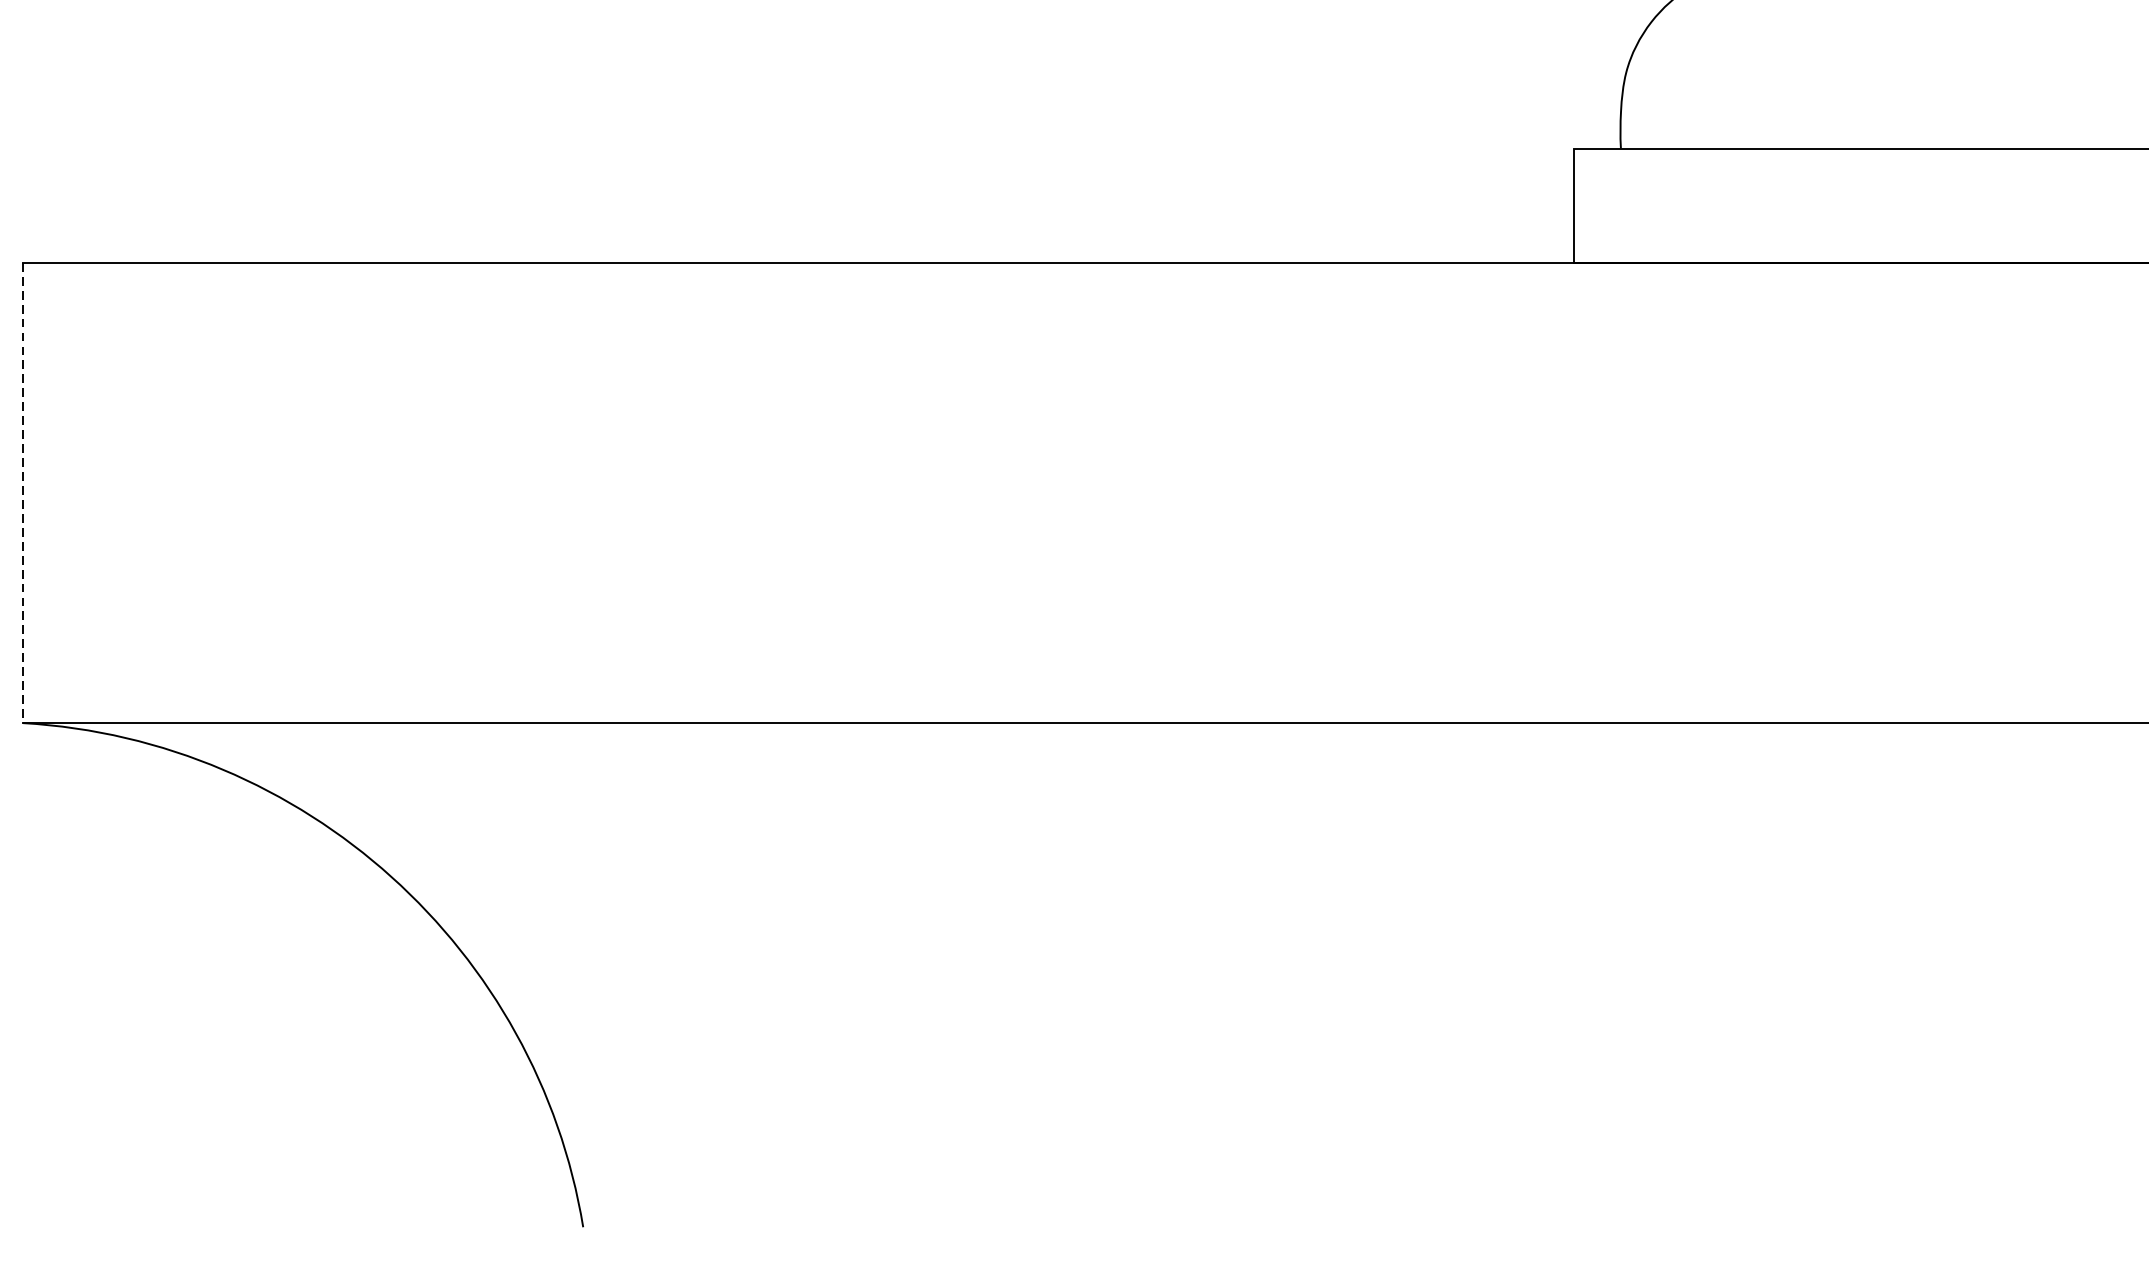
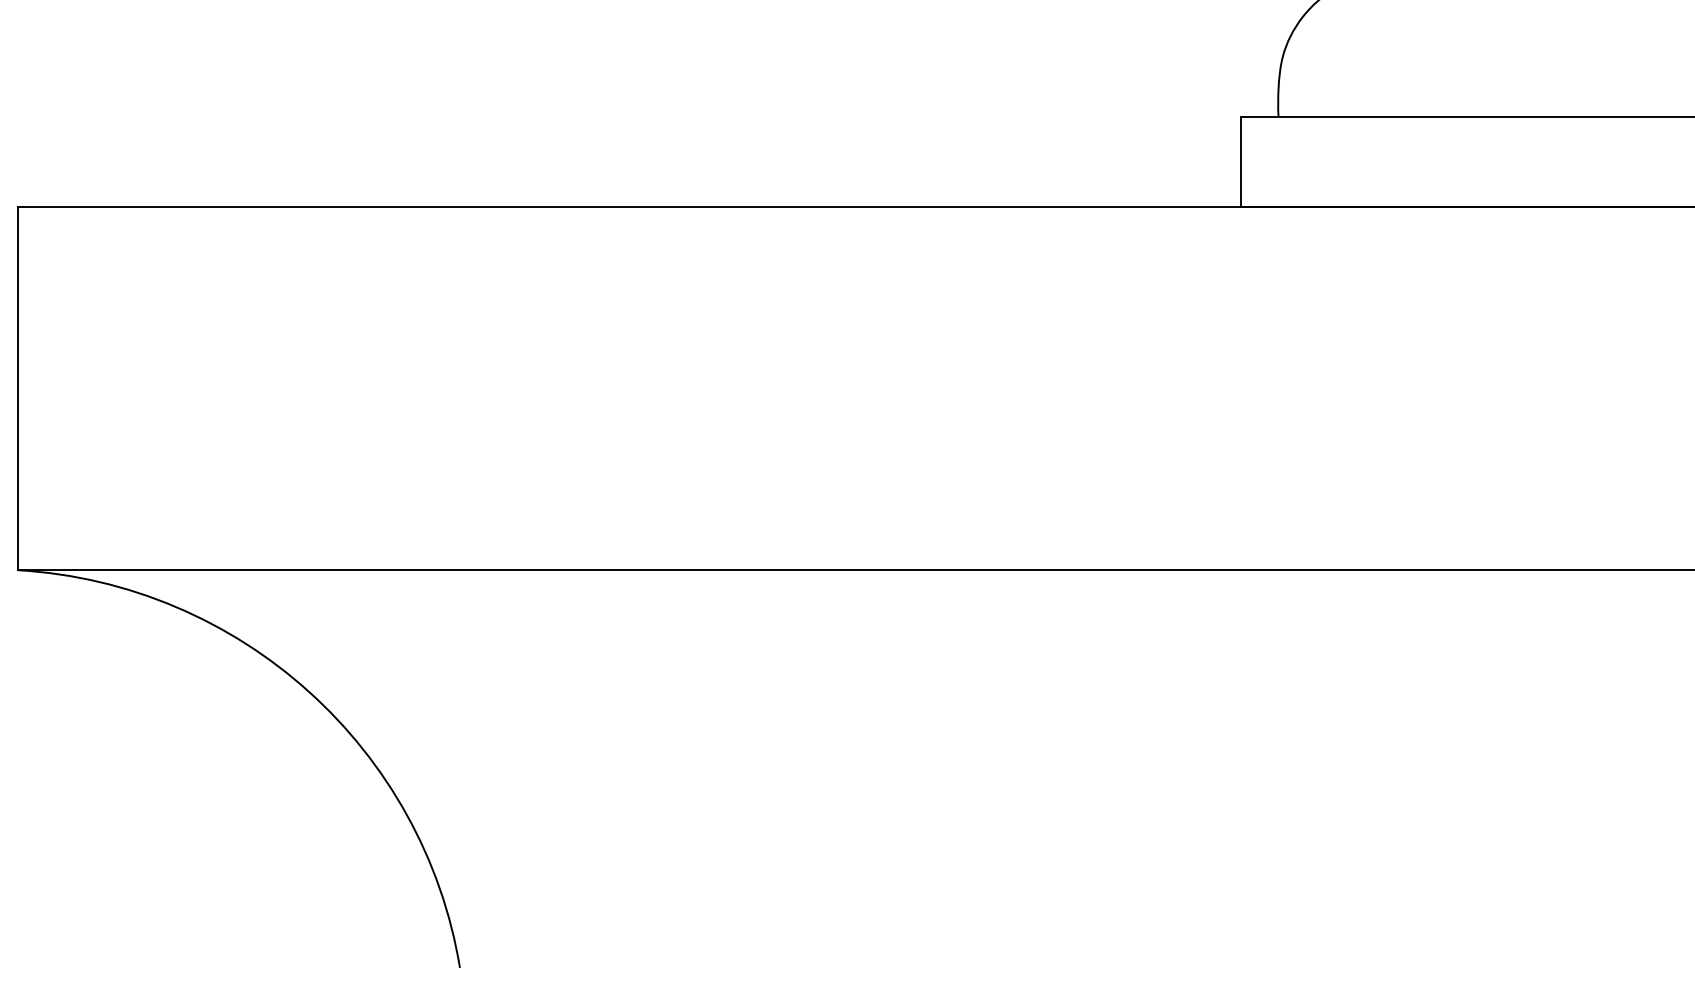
line: (23, 492) -> (18, 388), dashed -> solid

